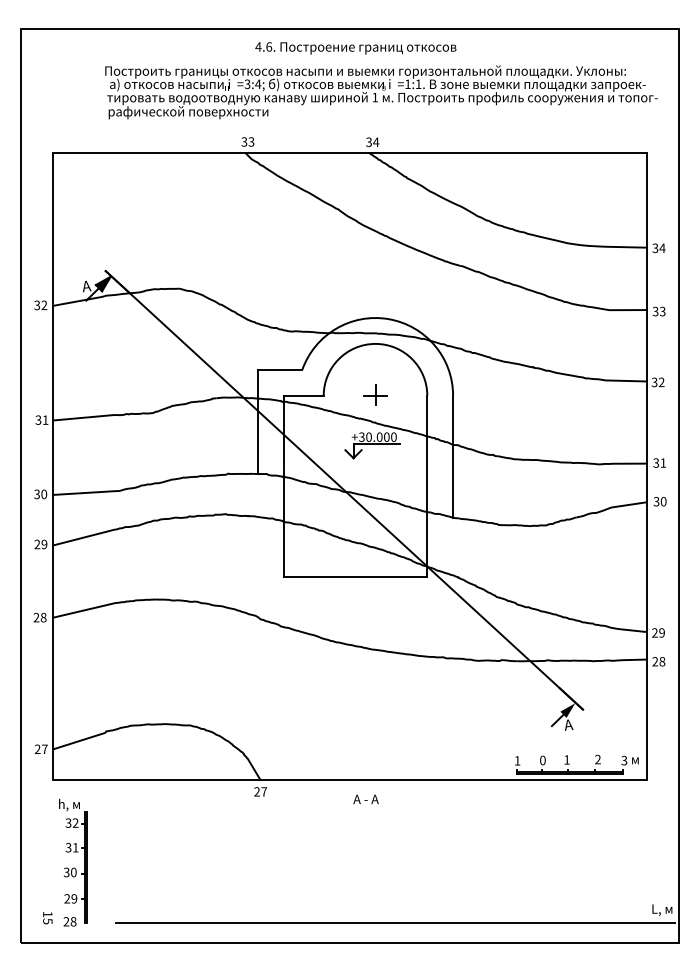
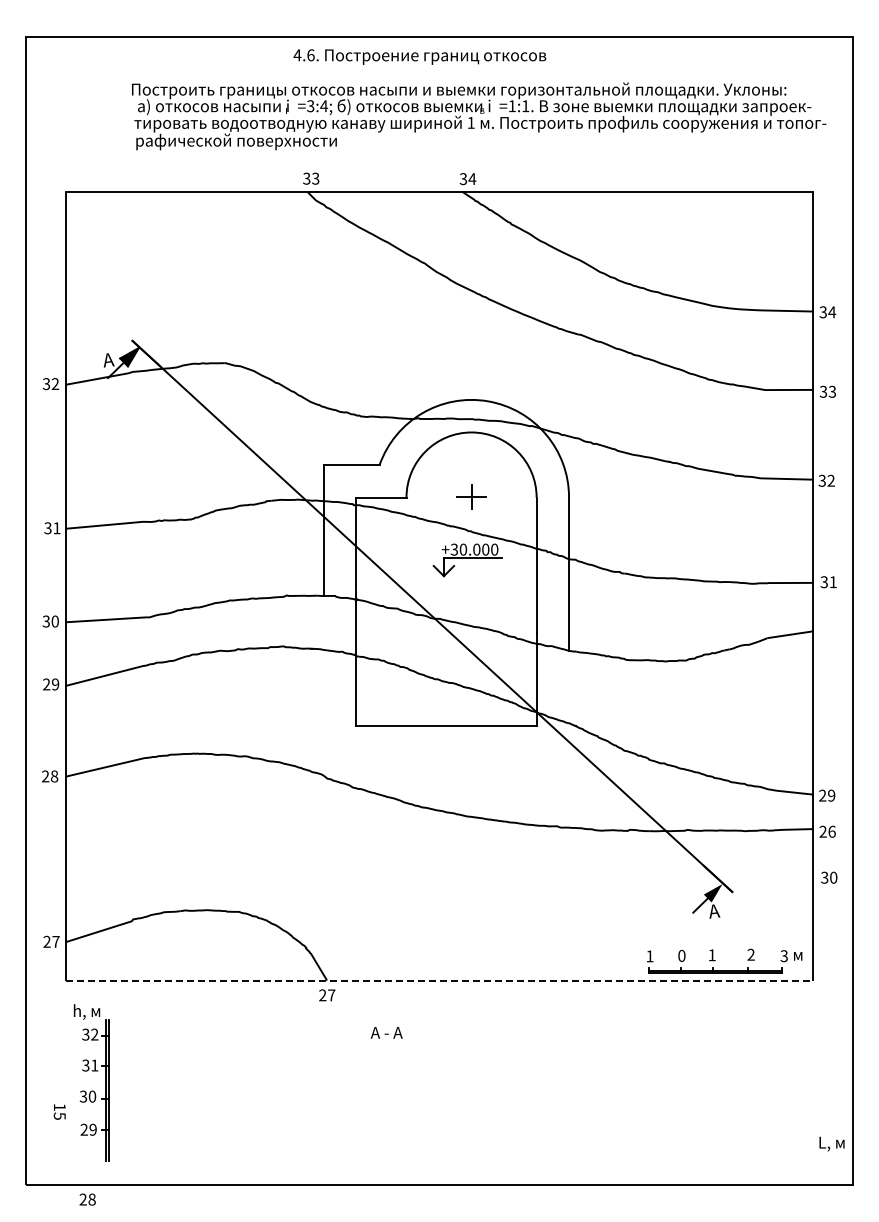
text: (355, 47) -> (419, 56), moved
text: (660, 501) -> (829, 877), moved
text: (661, 661) -> (831, 831), 28 -> 26
line: (350, 780) -> (439, 980), solid -> dashed
text: (365, 799) -> (386, 1032), moved
text: (47, 917) -> (59, 1111), moved
text: (69, 921) -> (87, 1199), moved
line: (395, 923) -> (496, 1160), removed

